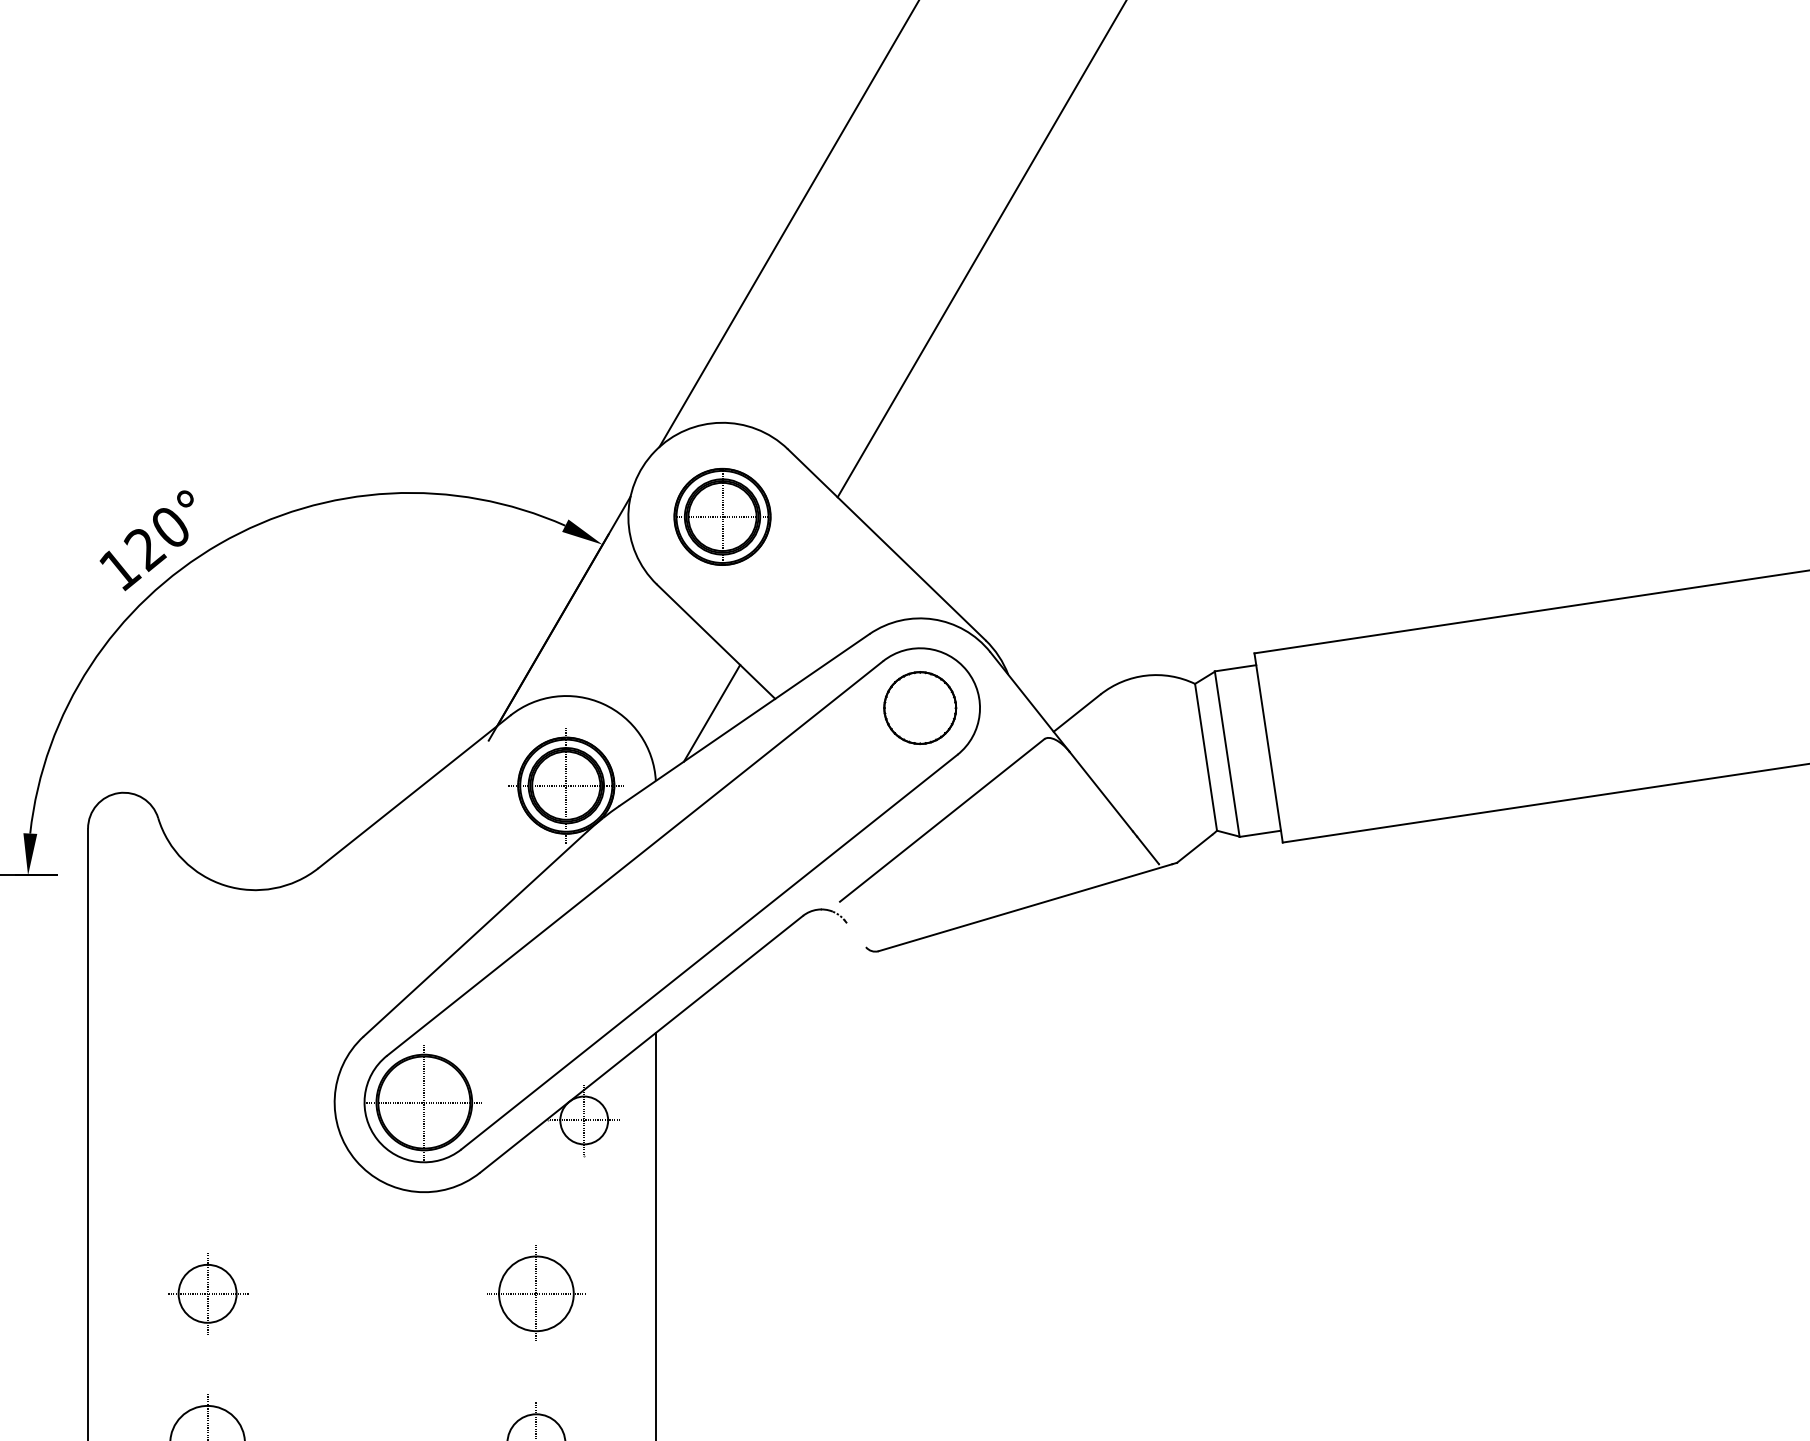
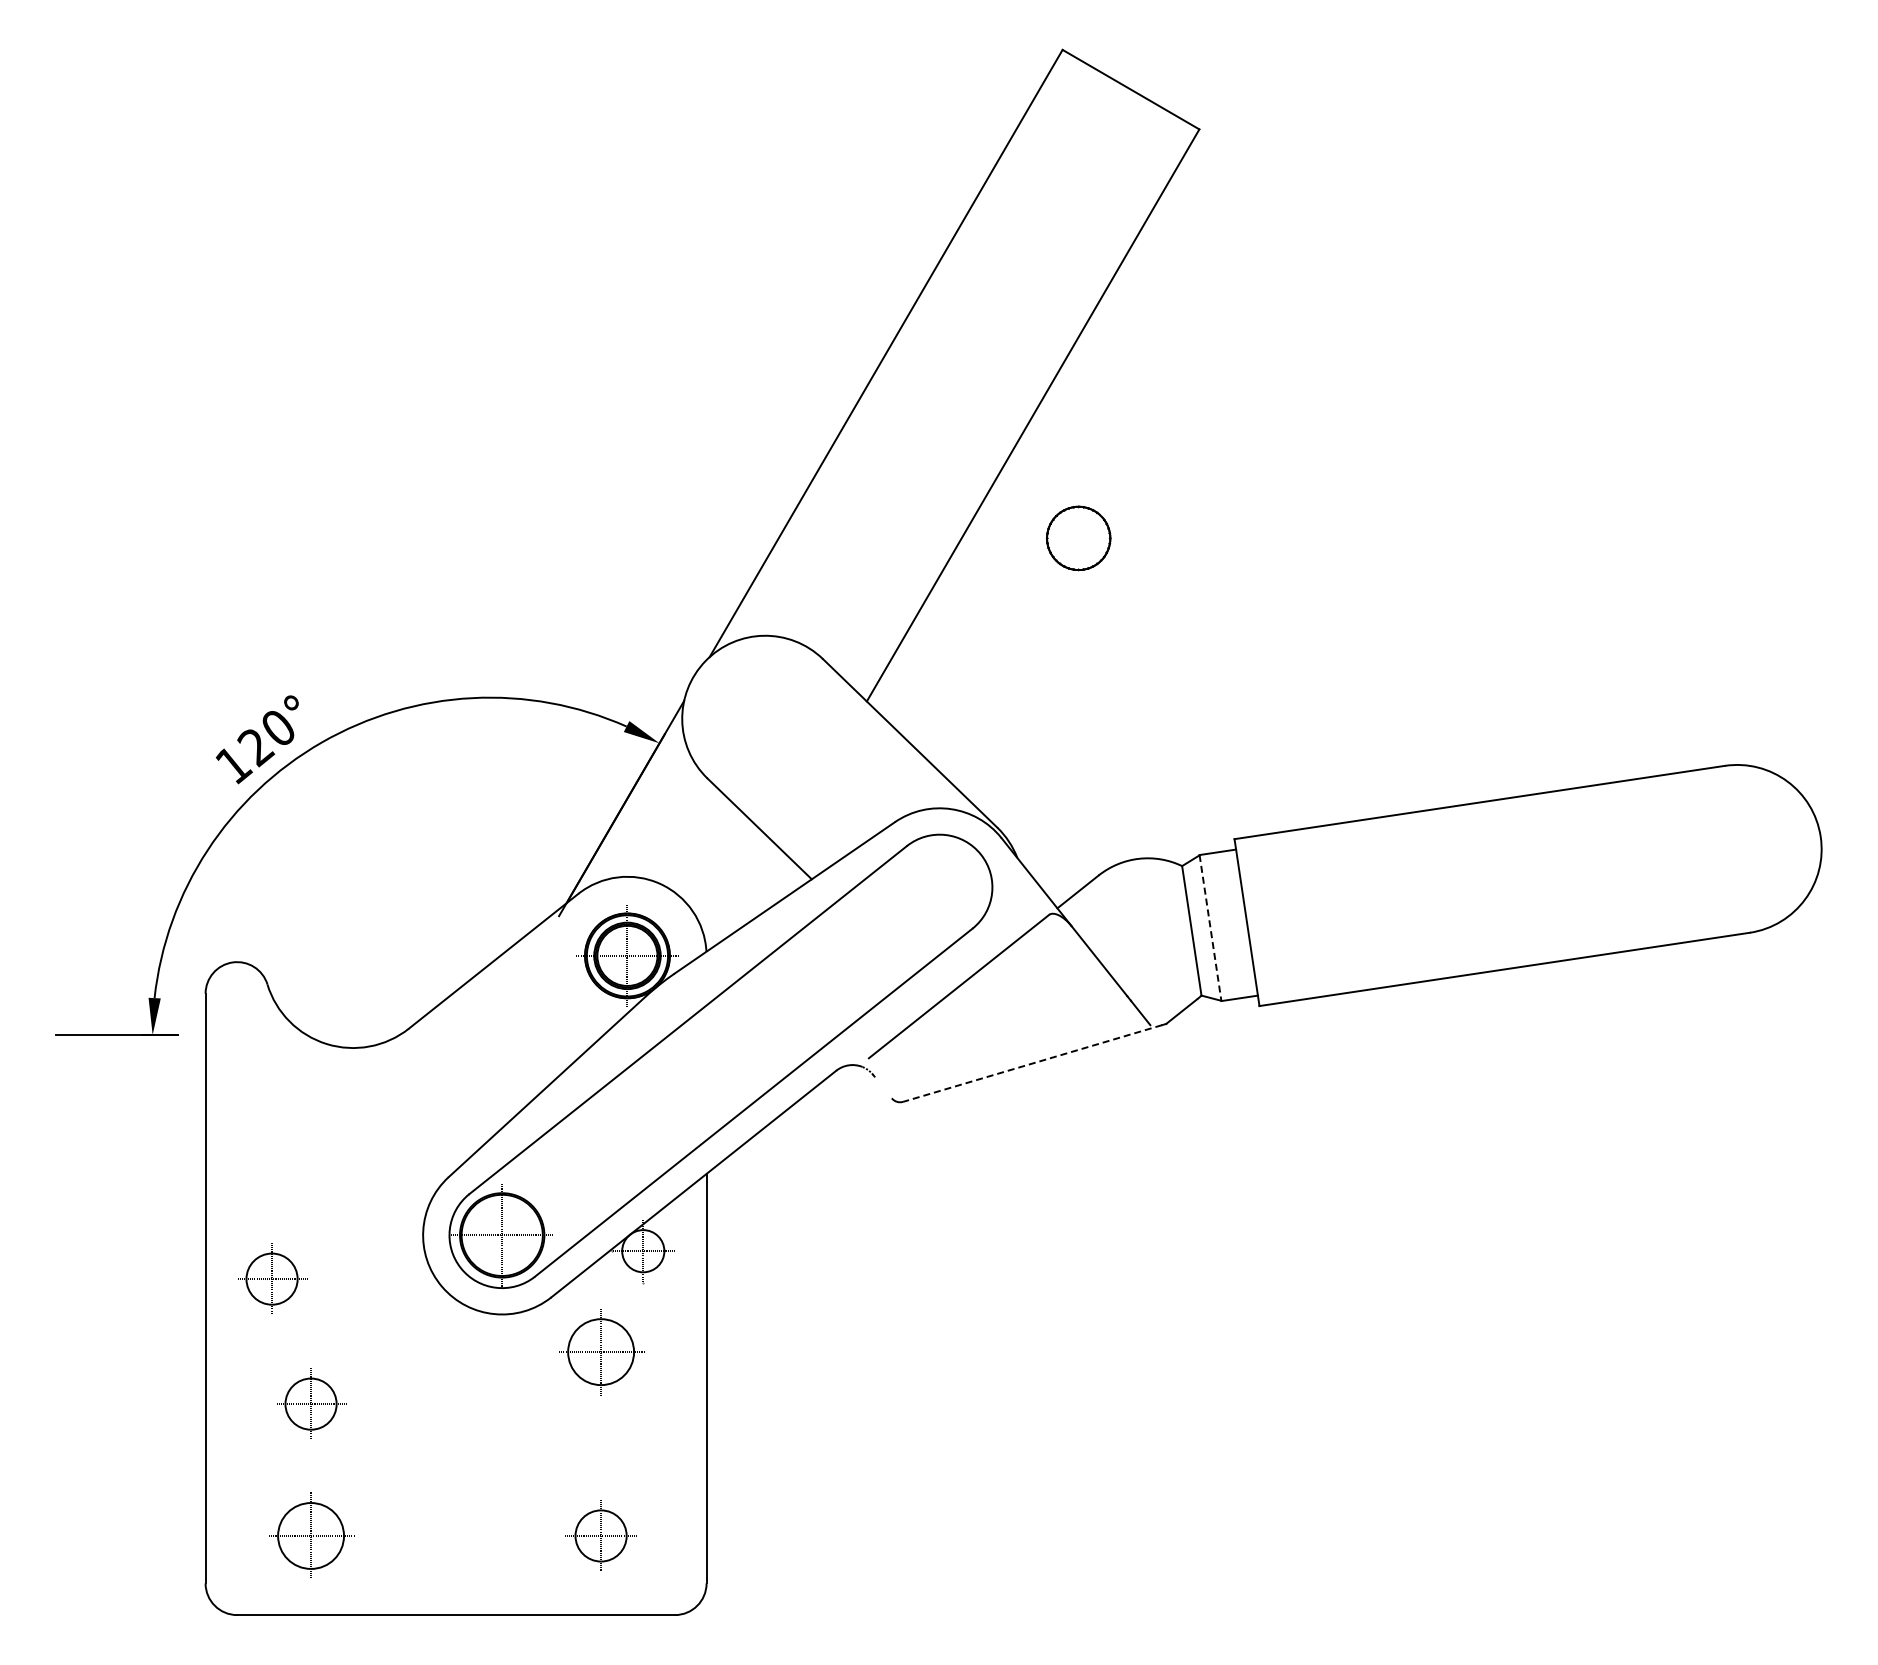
part: (722, 516) -> (765, 718), removed
part: (920, 708) -> (1078, 538), moved
line: (711, 712) -> (755, 891), removed
line: (1227, 754) -> (1210, 928), solid -> dashed
line: (1025, 907) -> (1032, 1063), solid -> dashed
part: (163, 1151) -> (272, 1278), added
part: (536, 1294) -> (601, 1352), moved

